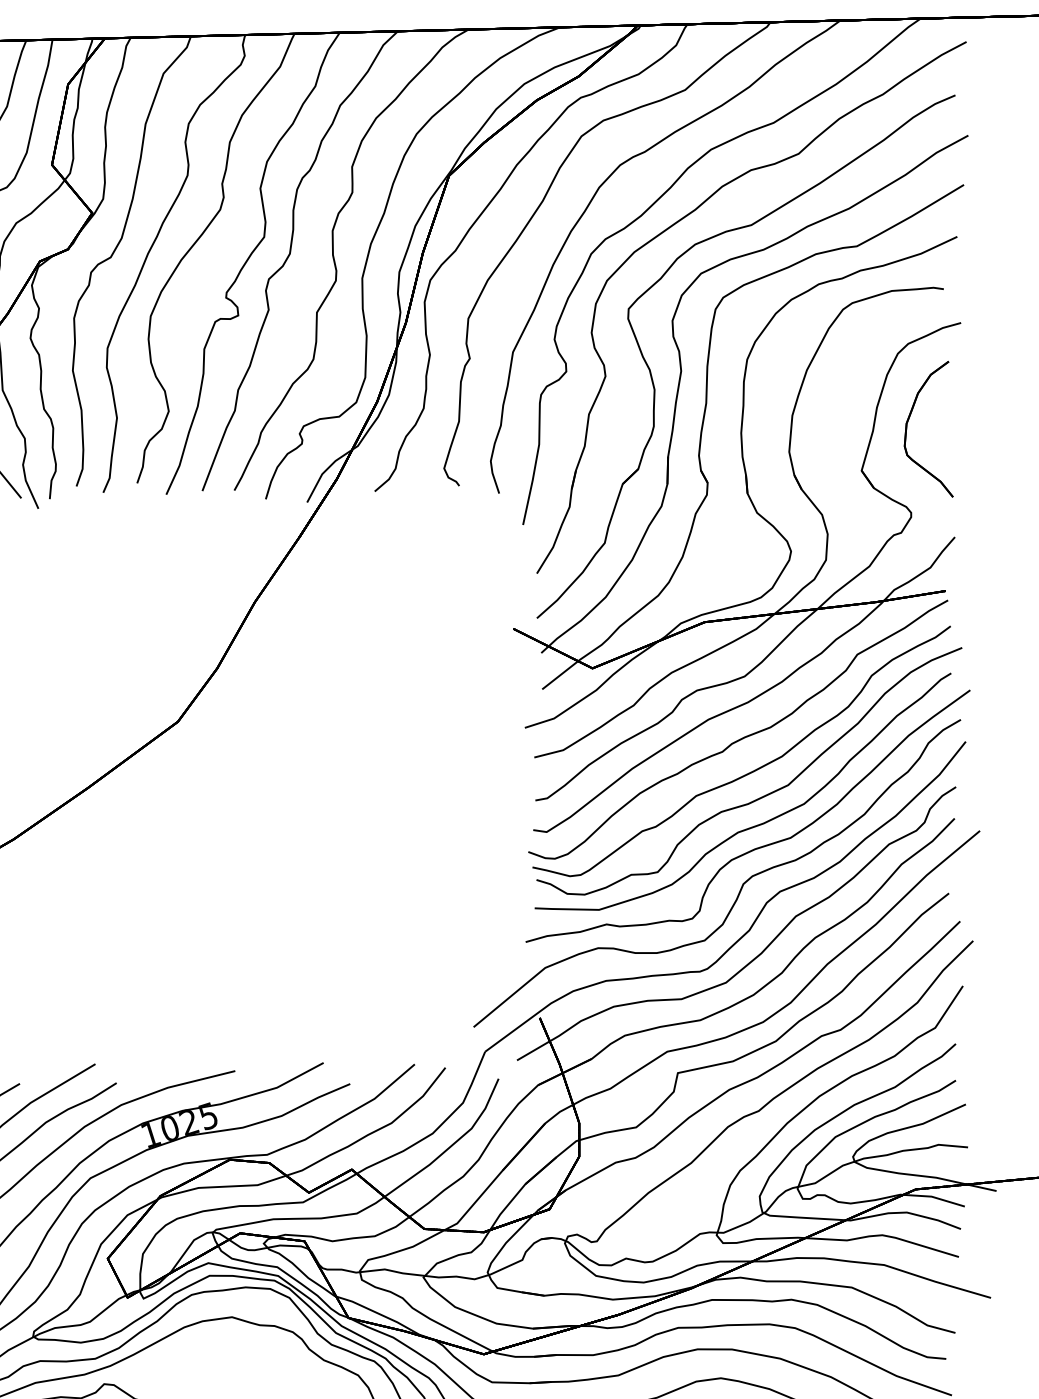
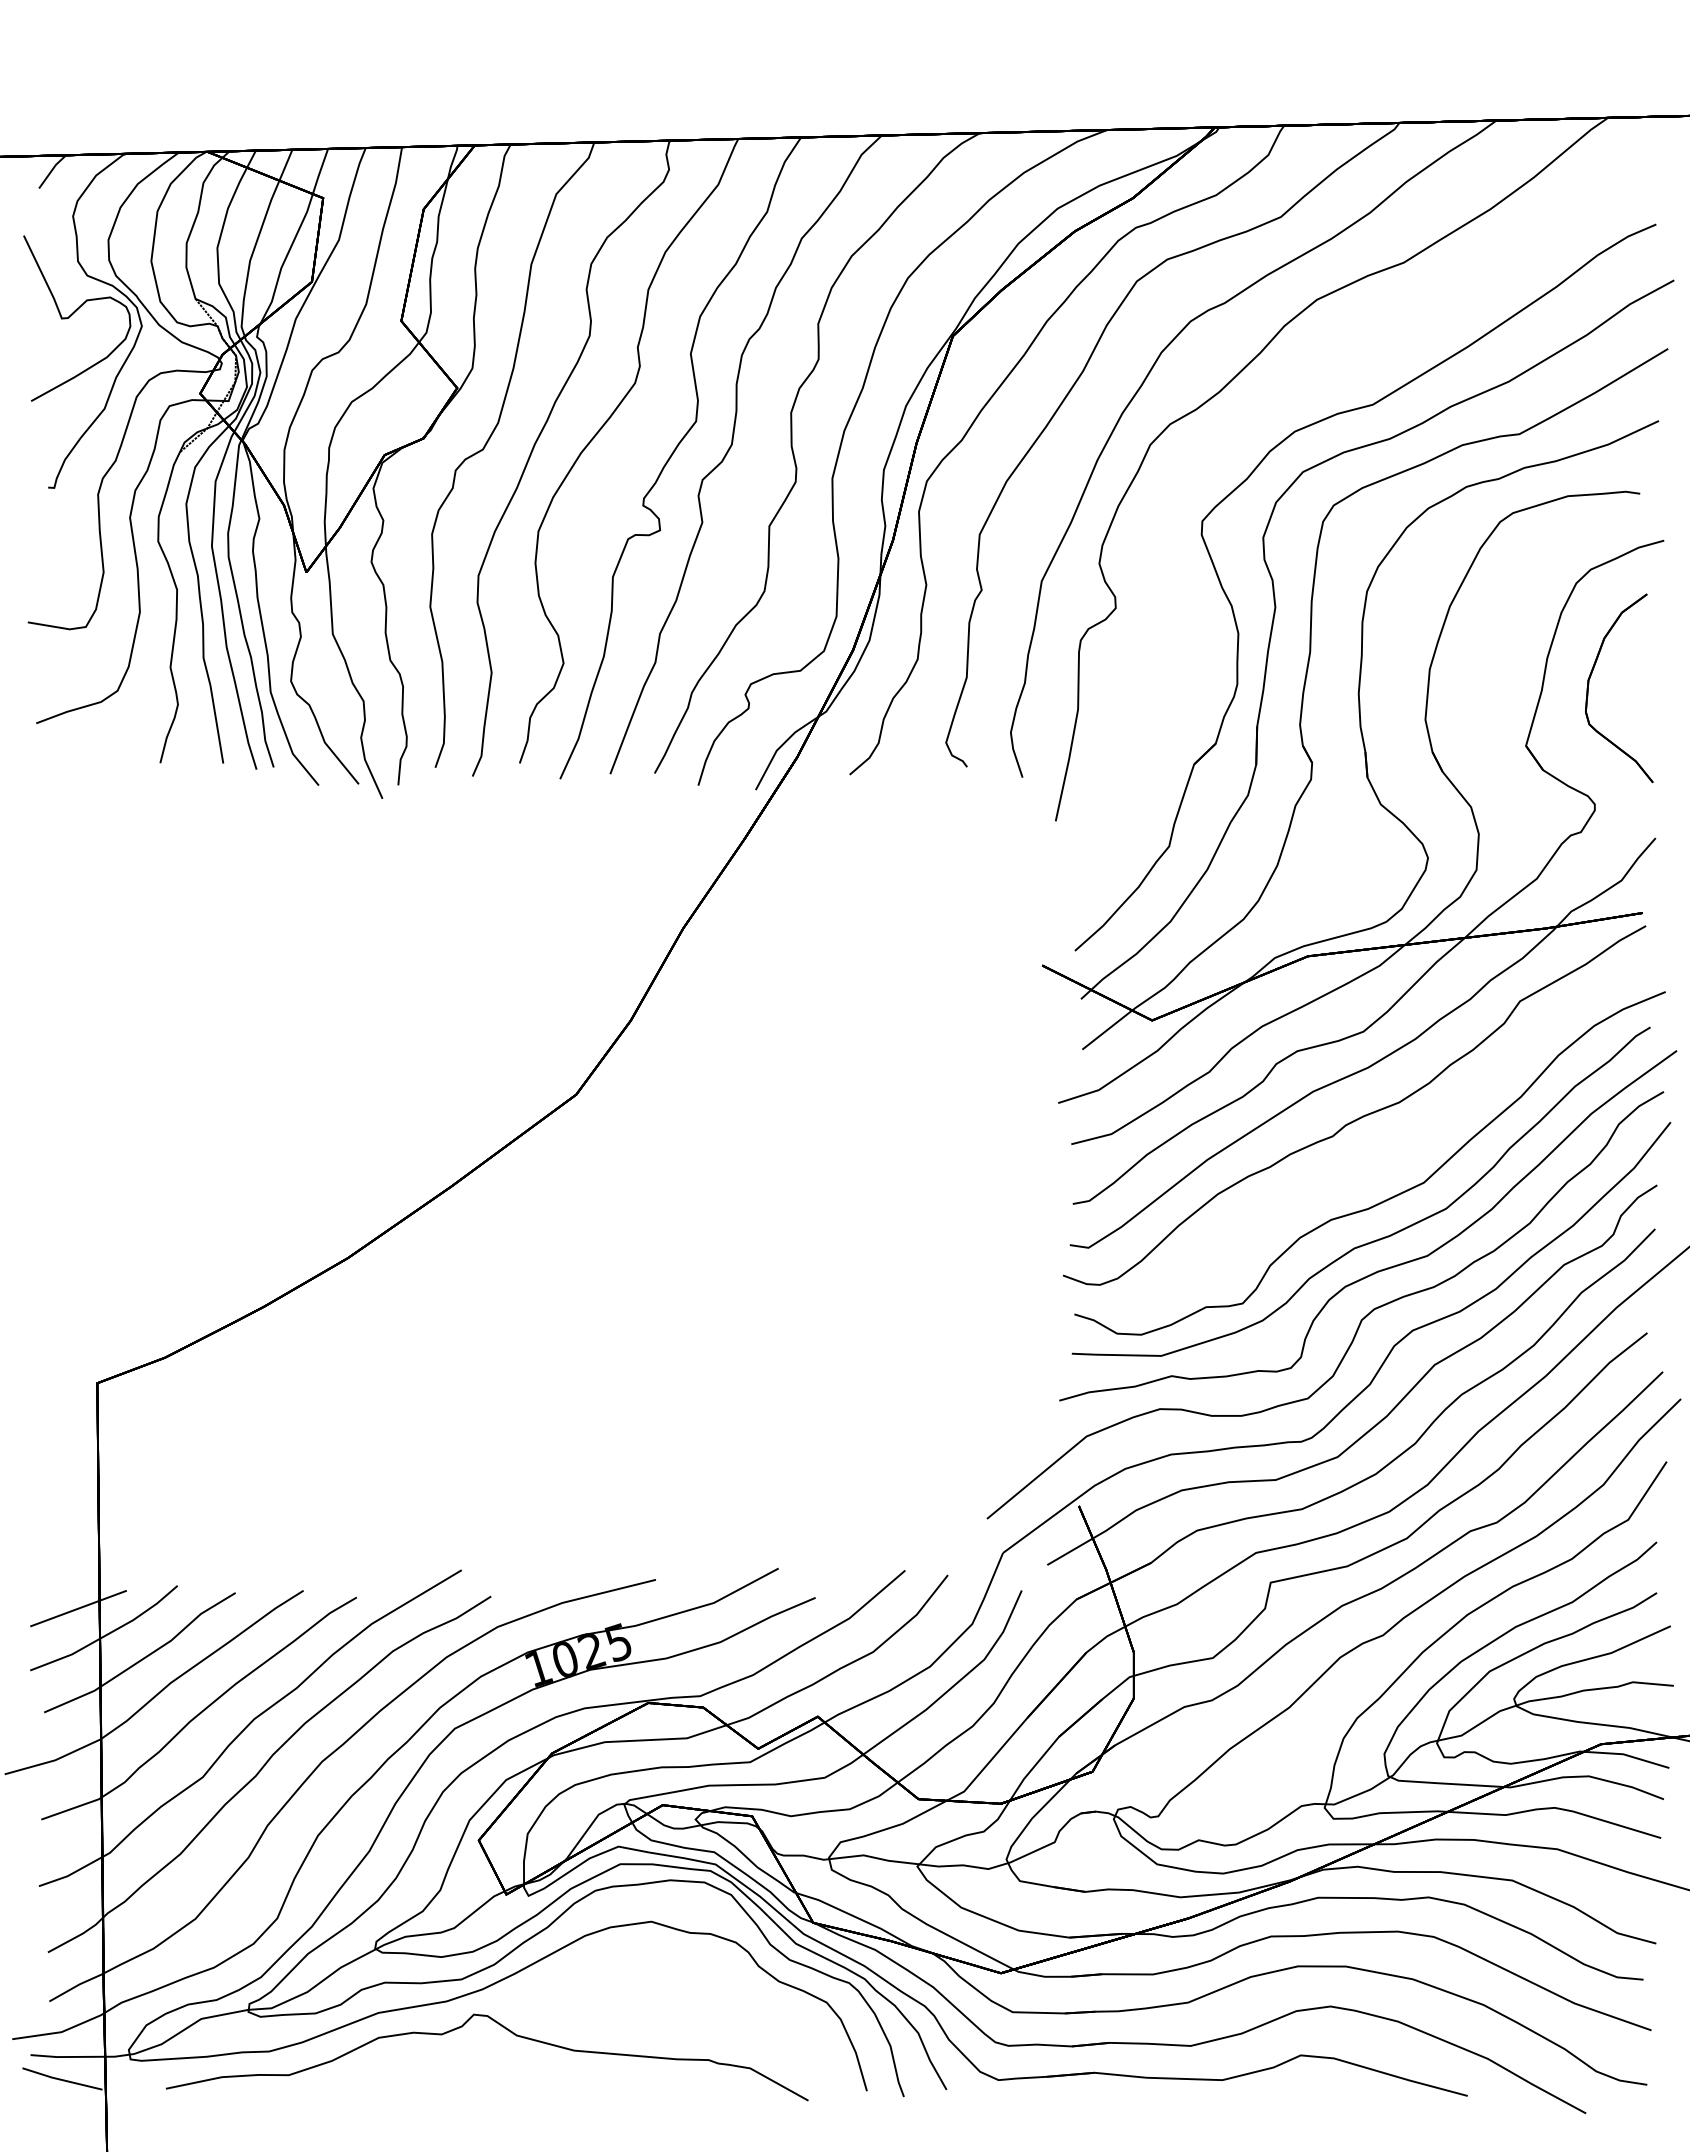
part: (686, 217) -> (1282, 393), removed
curve: (751, 771) -> (1373, 1163), removed

